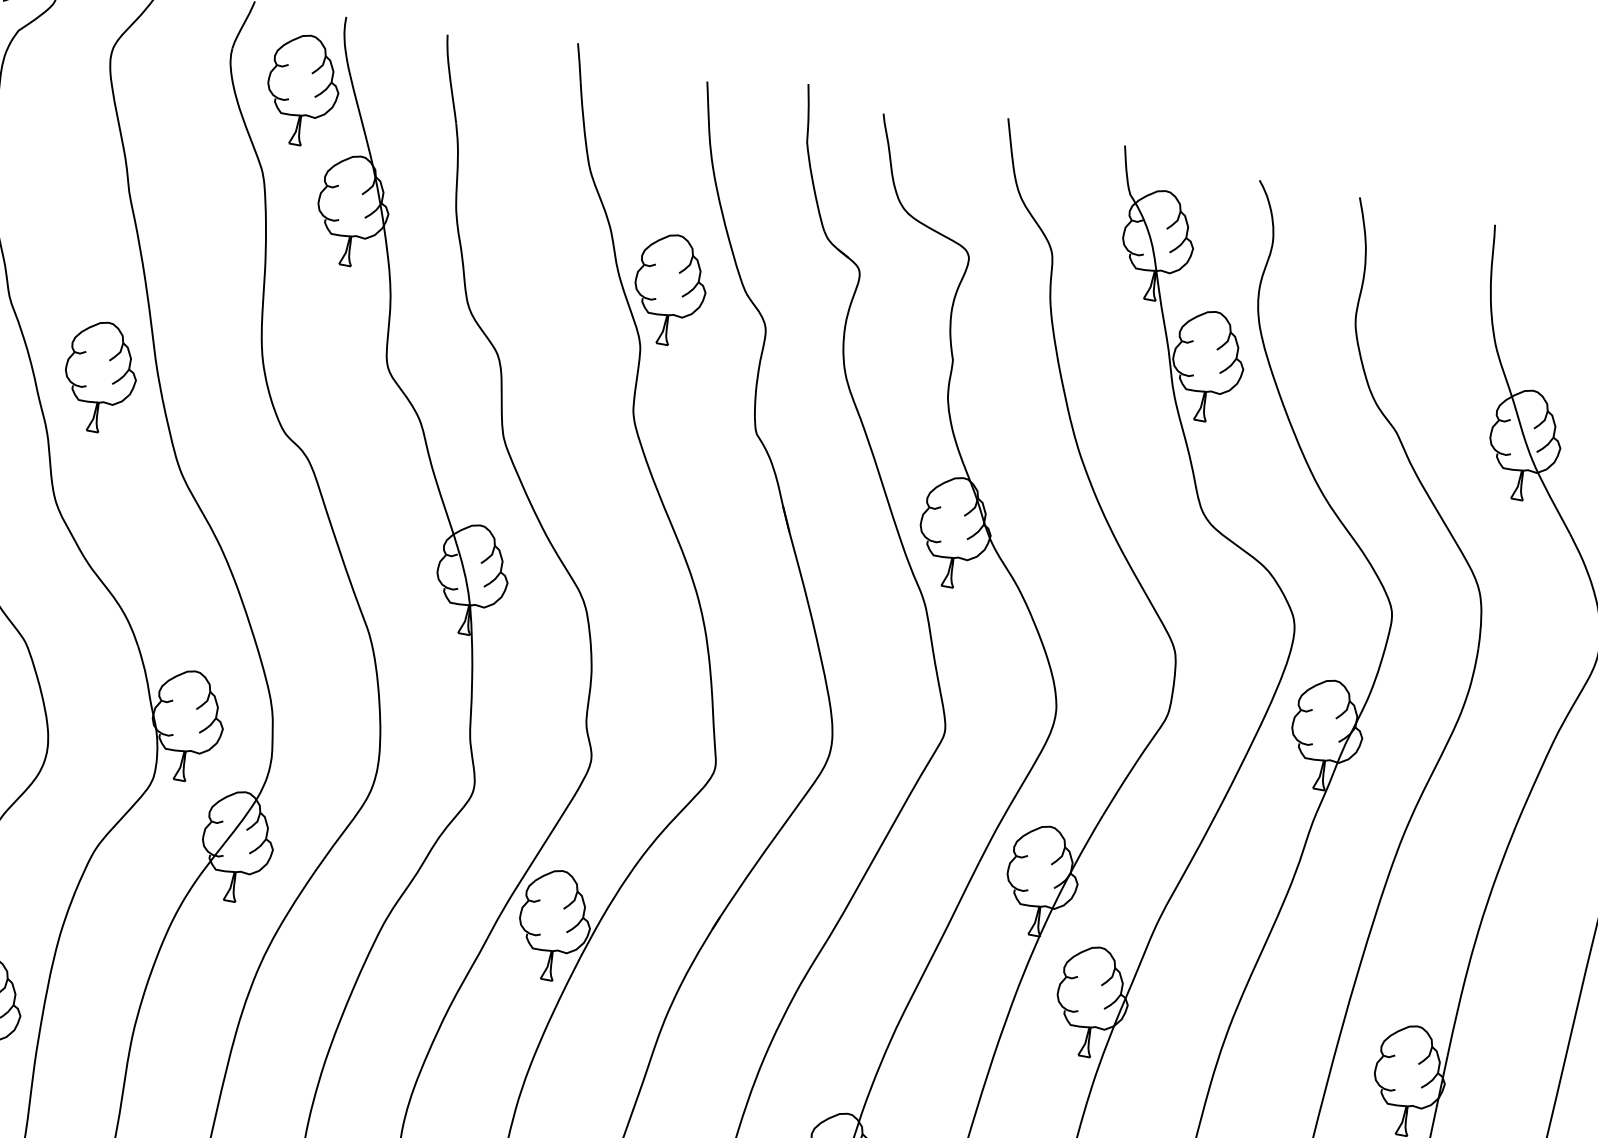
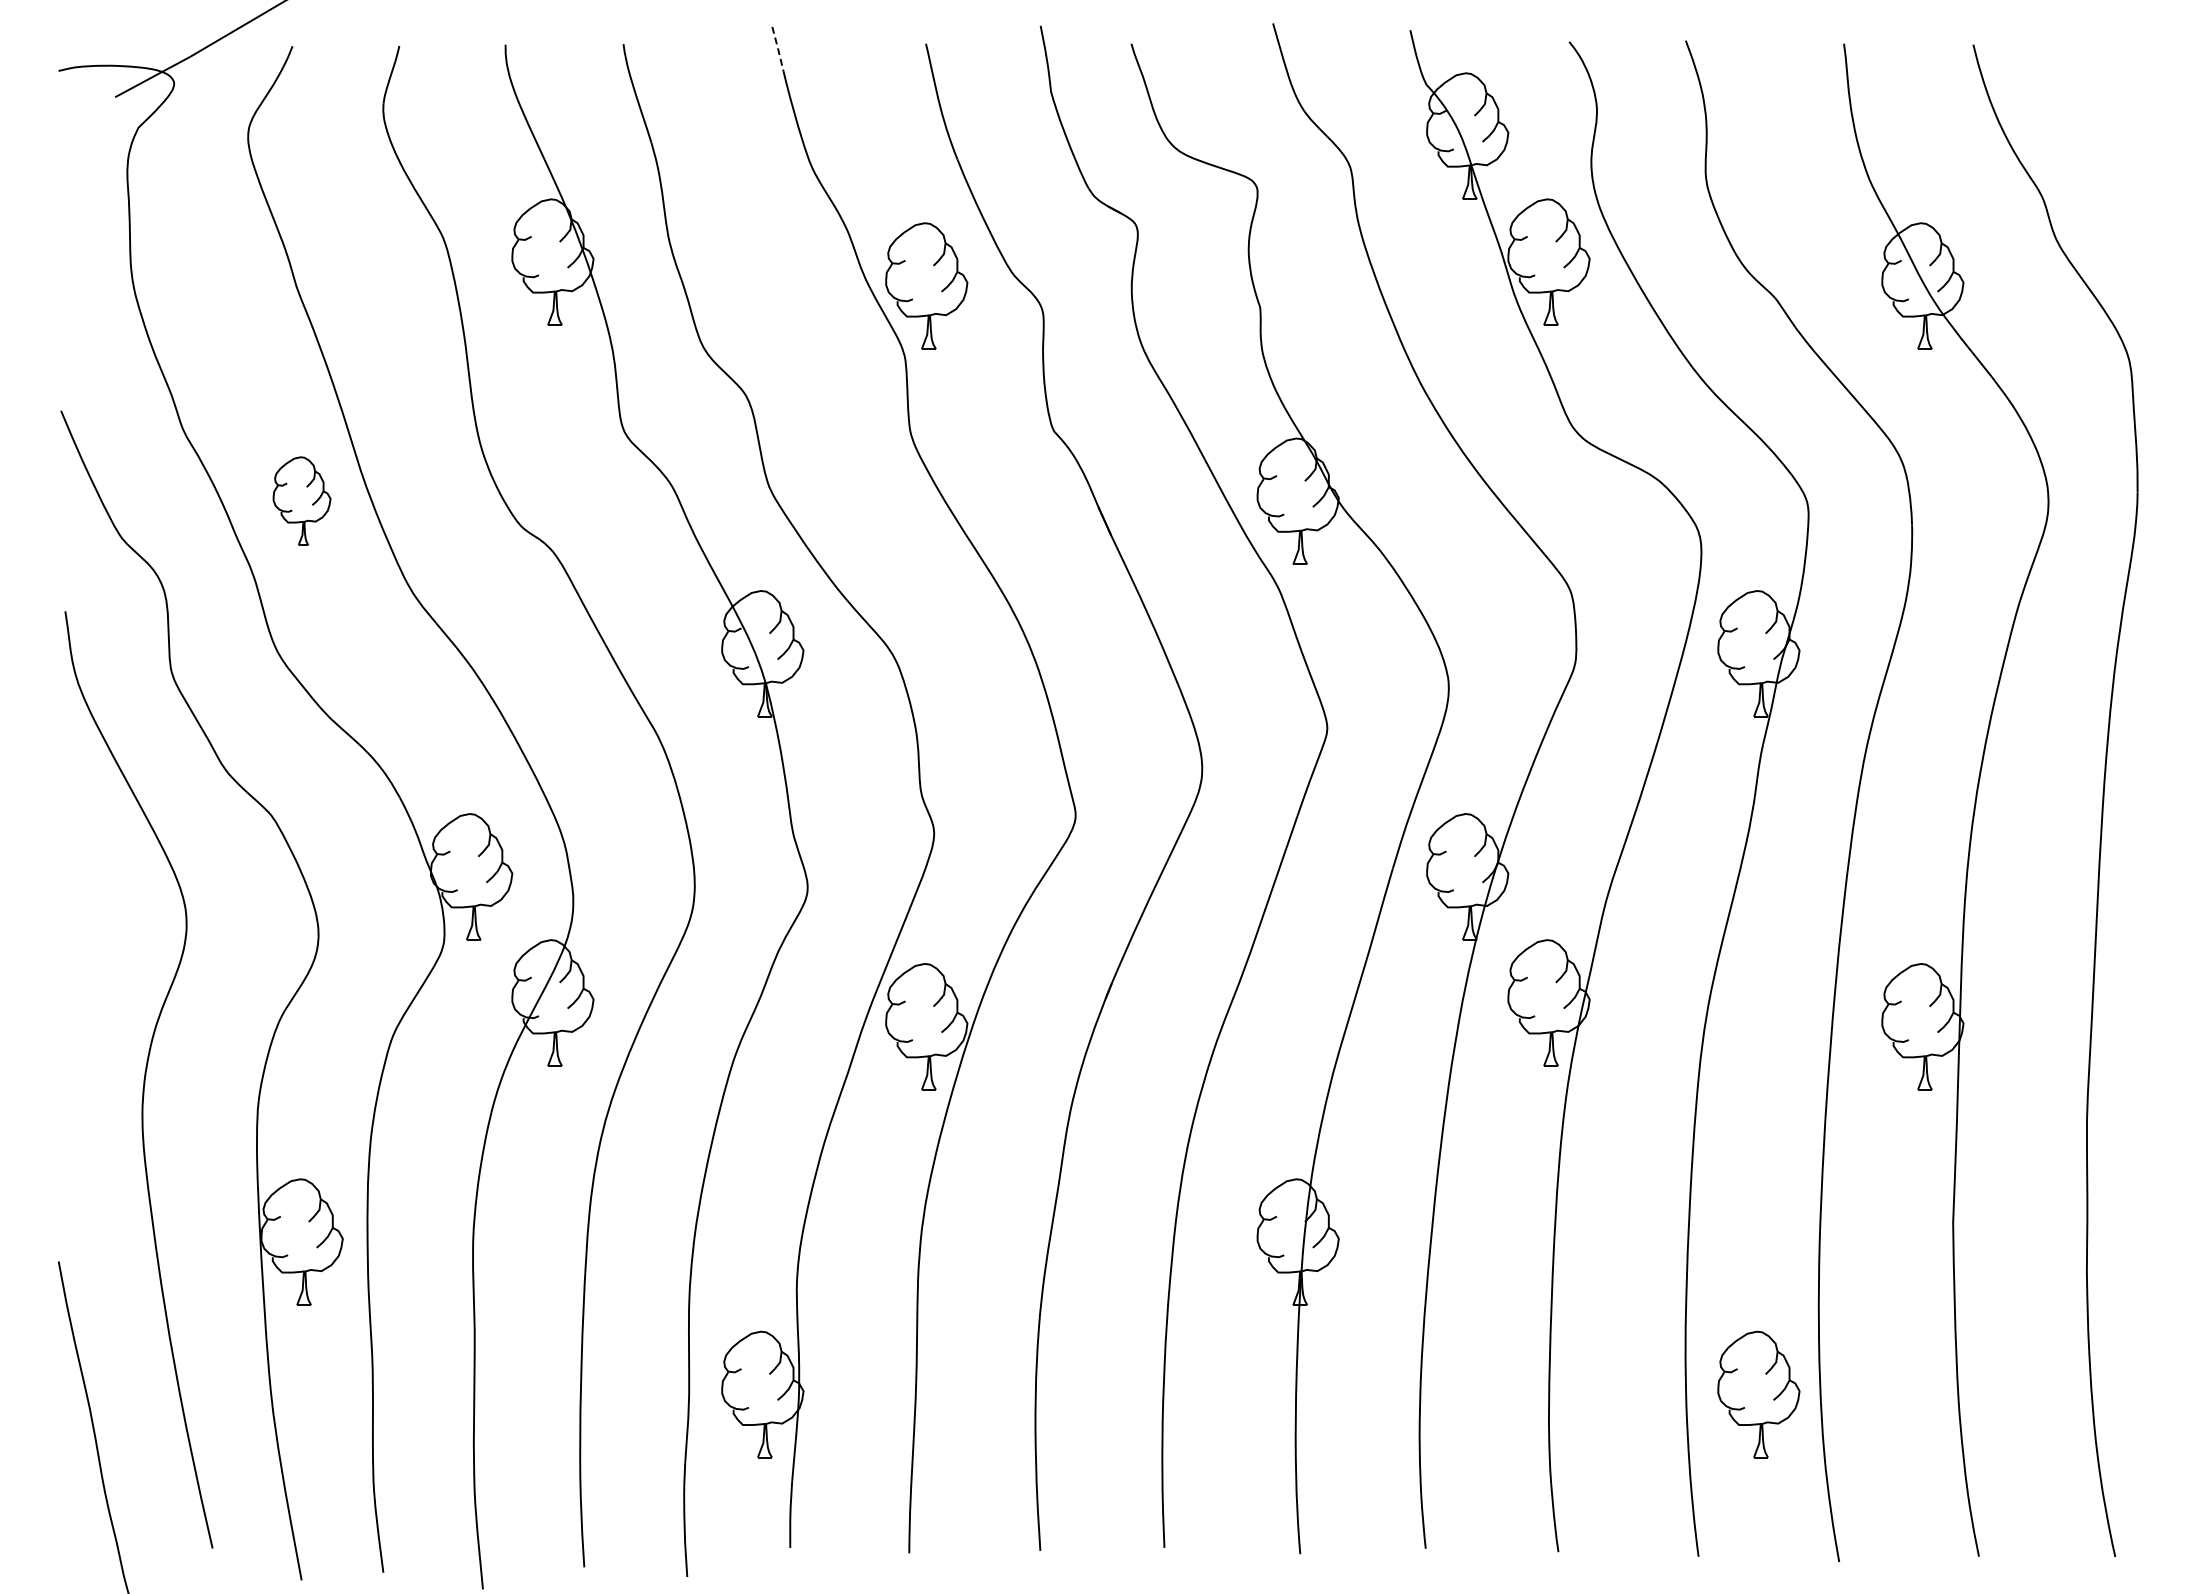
line: (579, 62) -> (778, 48), solid -> dashed
part: (302, 89) -> (471, 135), removed
part: (100, 376) -> (301, 500), size x0.7

